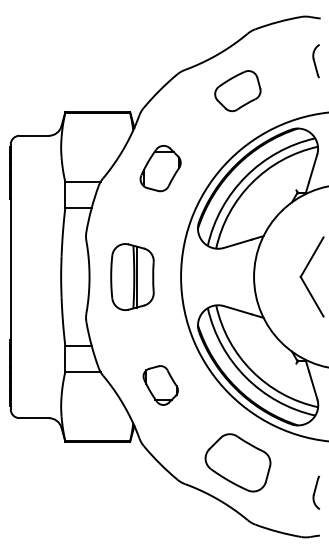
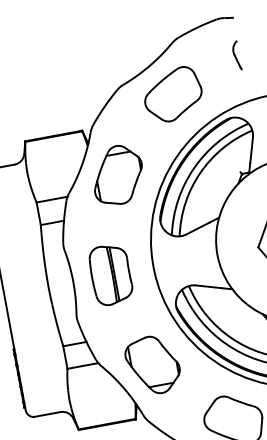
part: (237, 90) -> (172, 94), size x1.43
part: (160, 168) -> (117, 175), size x1.43
part: (160, 385) -> (153, 365), size x1.67

